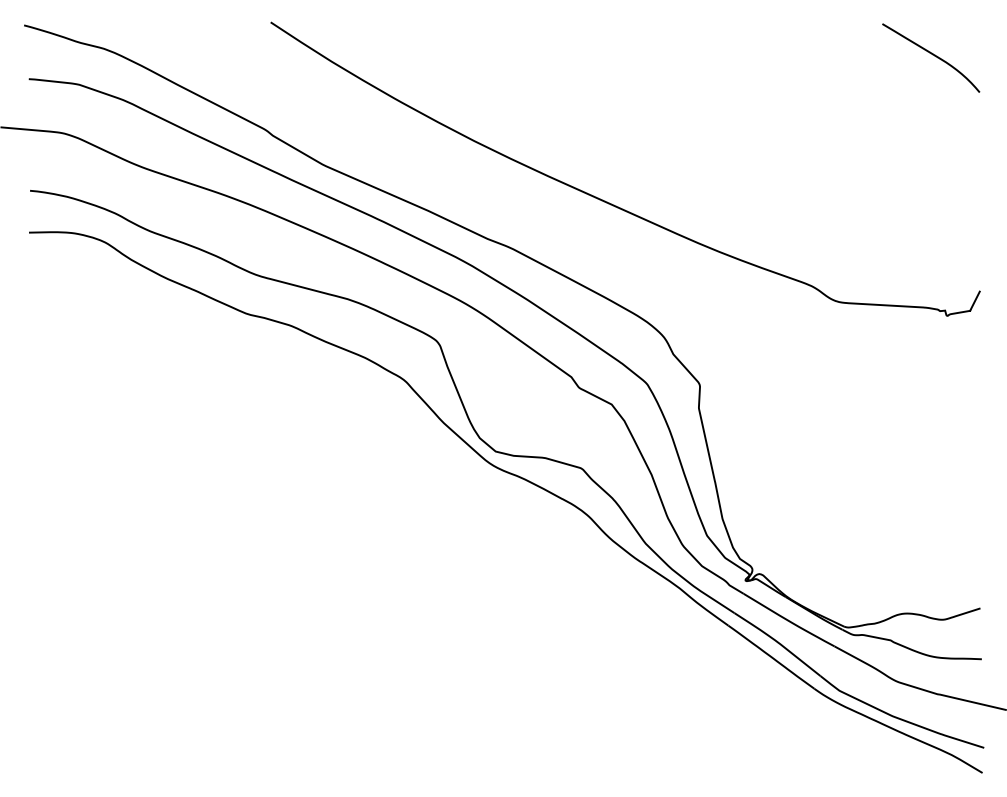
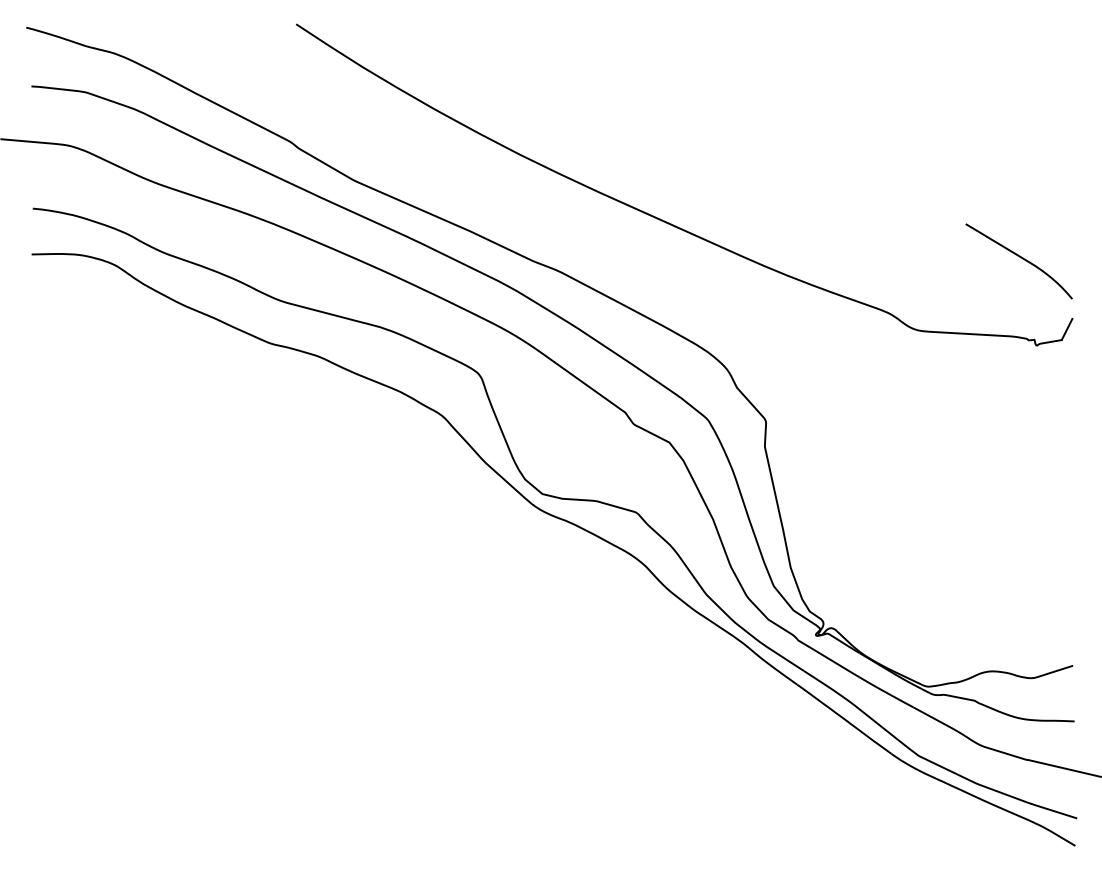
curve: (931, 54) -> (1019, 257), moved

